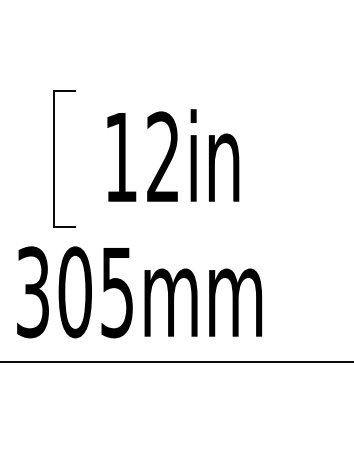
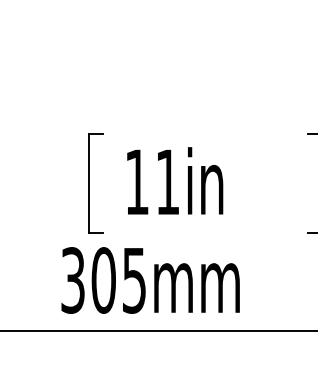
text: (162, 156) -> (167, 181), 12in -> 11in

